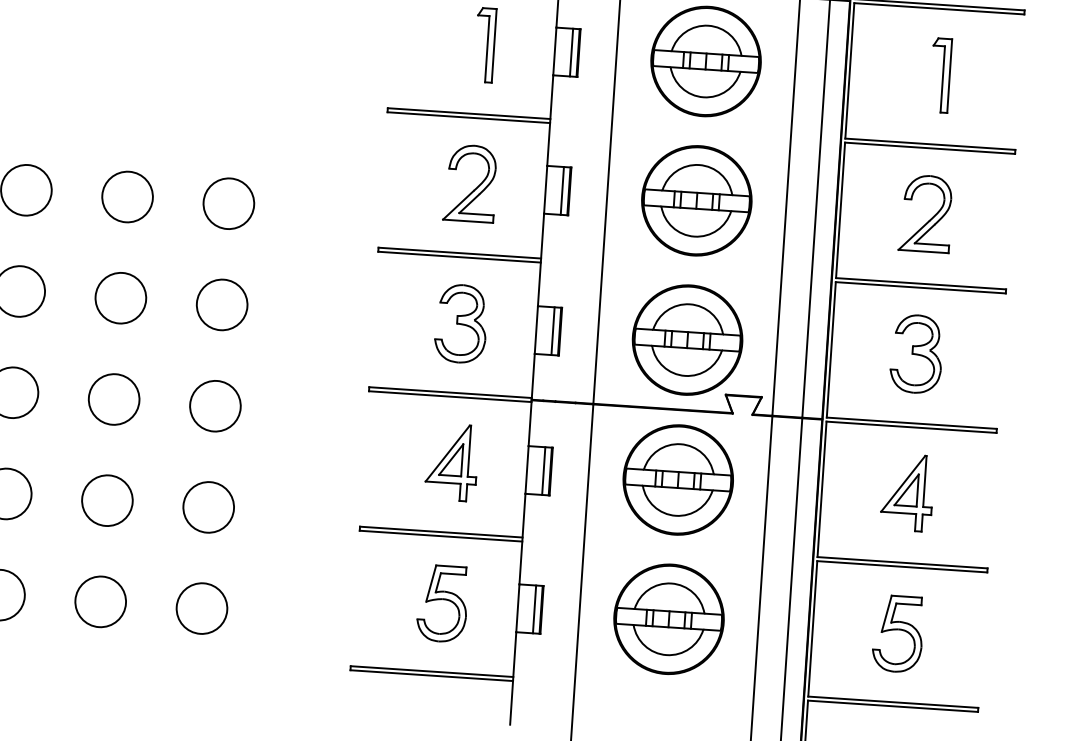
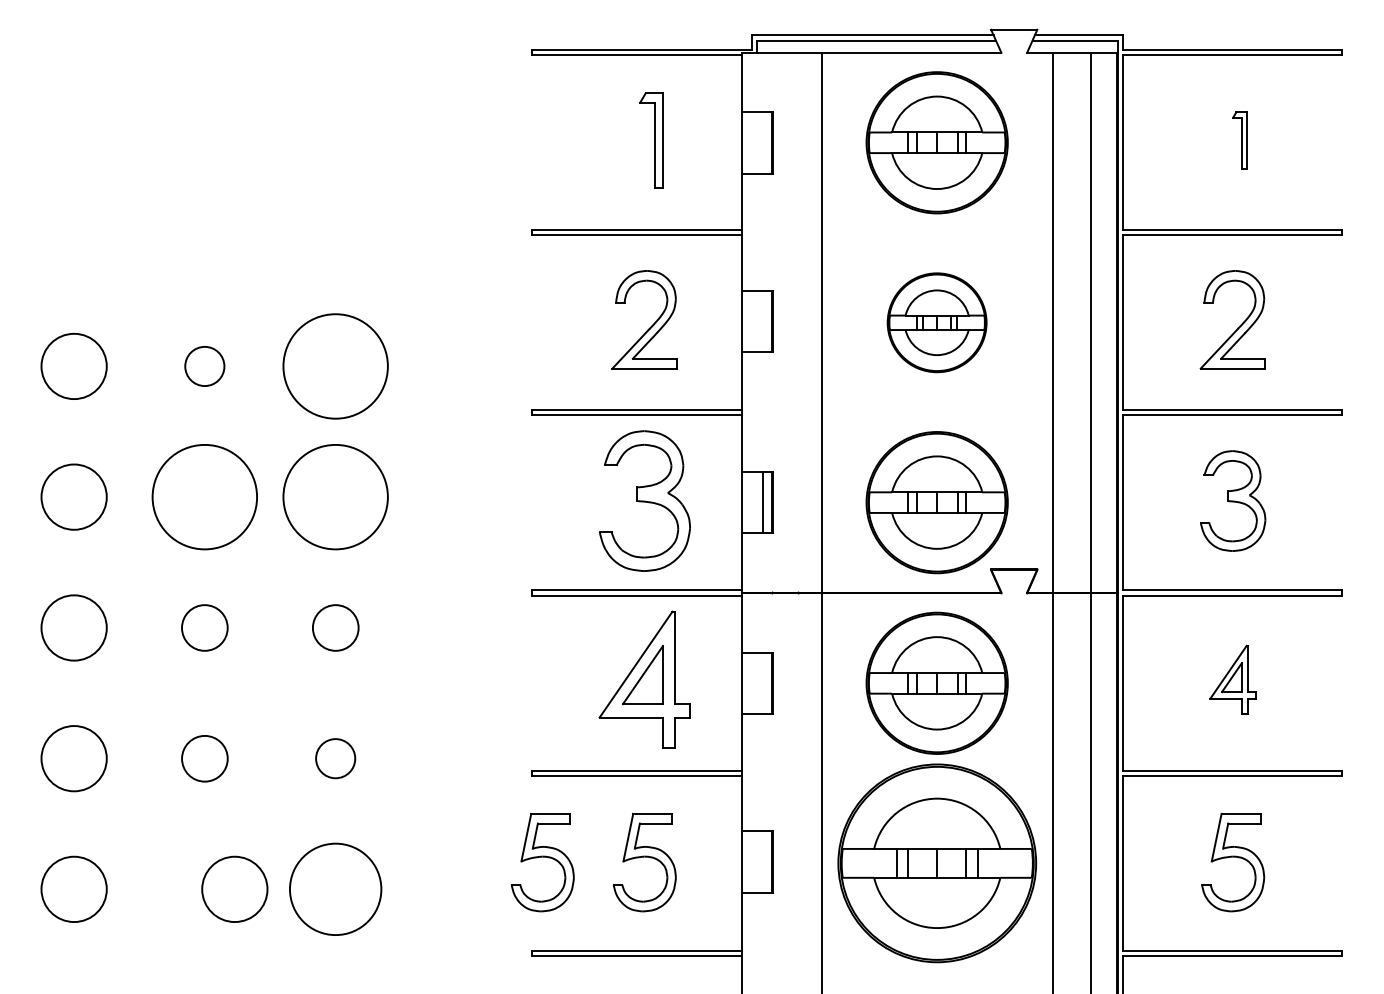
line: (571, 52) -> (763, 142), removed
part: (940, 75) -> (1239, 140), size x0.6
line: (562, 190) -> (763, 321), removed
circle: (127, 197) -> (204, 366), size x0.6
part: (696, 200) -> (936, 322), size x0.7
circle: (228, 203) -> (335, 366), size x1.6
circle: (120, 297) -> (204, 496), size x1.6
circle: (222, 304) -> (335, 496), size x1.6
part: (461, 323) -> (644, 500), size x1.4
circle: (113, 399) -> (204, 627), size x0.7
circle: (215, 405) -> (335, 627), size x0.7
part: (451, 461) -> (644, 679), size x1.4
line: (543, 471) -> (763, 683), removed
part: (907, 492) -> (1232, 679), size x0.7
circle: (107, 500) -> (204, 758), size x0.7
circle: (208, 507) -> (335, 758), size x0.6
part: (363, 598) -> (542, 862), added
circle: (100, 601) -> (234, 888), moved
circle: (201, 608) -> (335, 889), size x1.4
line: (534, 609) -> (763, 861), removed
part: (668, 618) -> (936, 862), size x1.4

